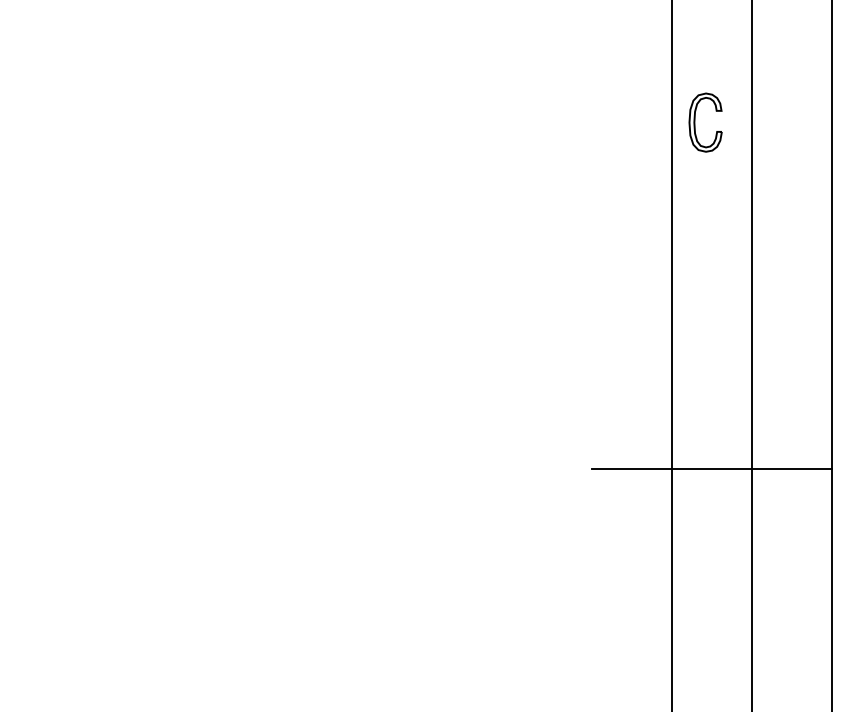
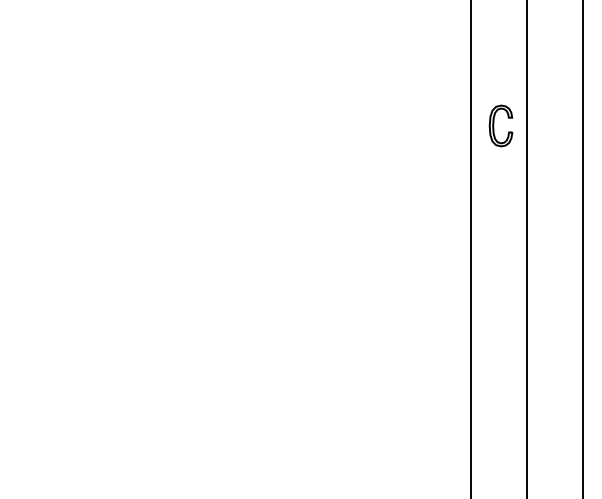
part: (695, 122) -> (493, 125), moved
line: (712, 469) -> (498, 328), removed

